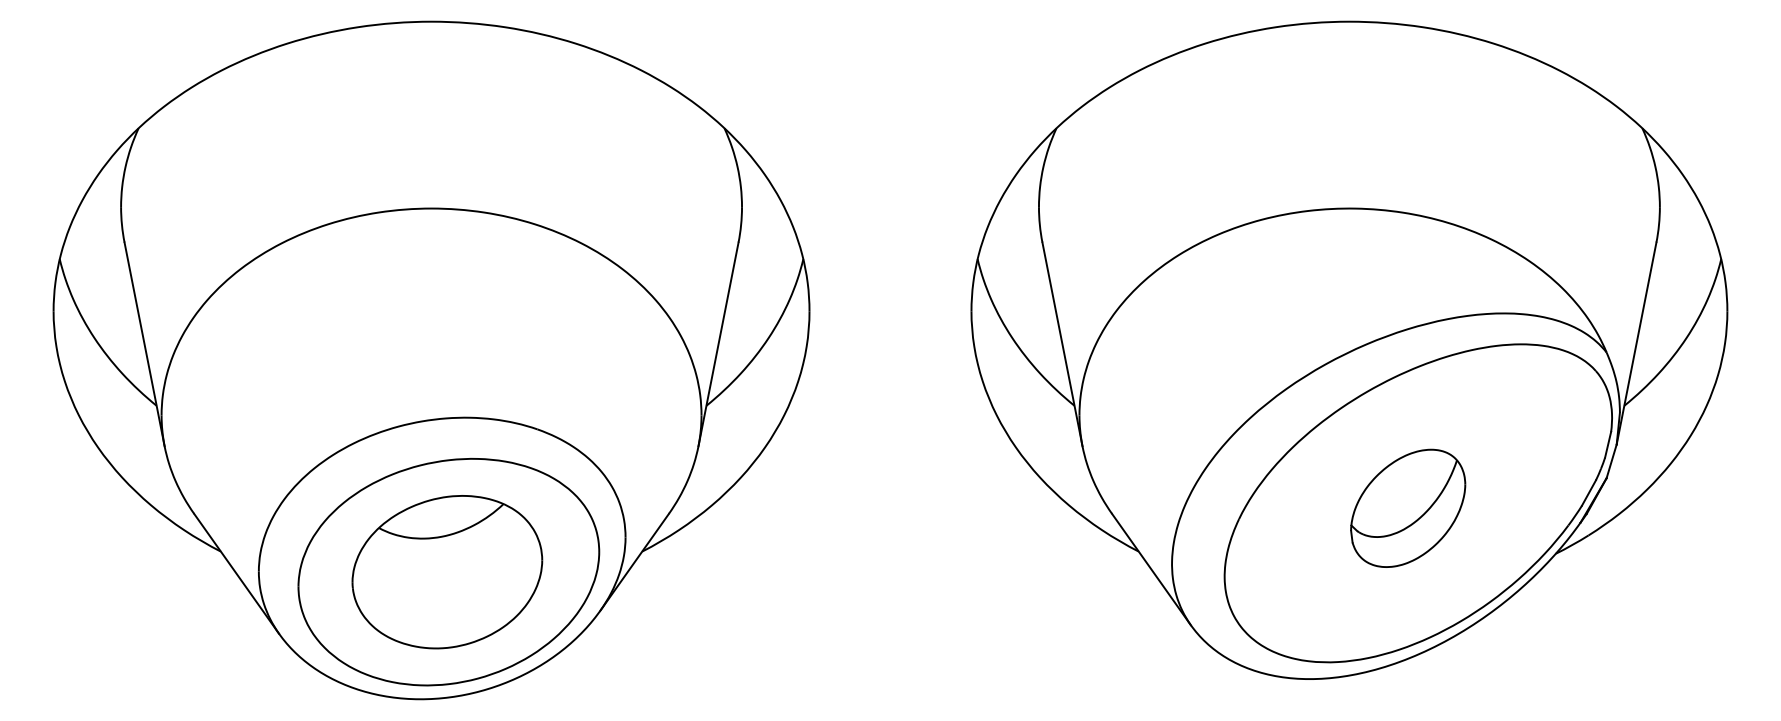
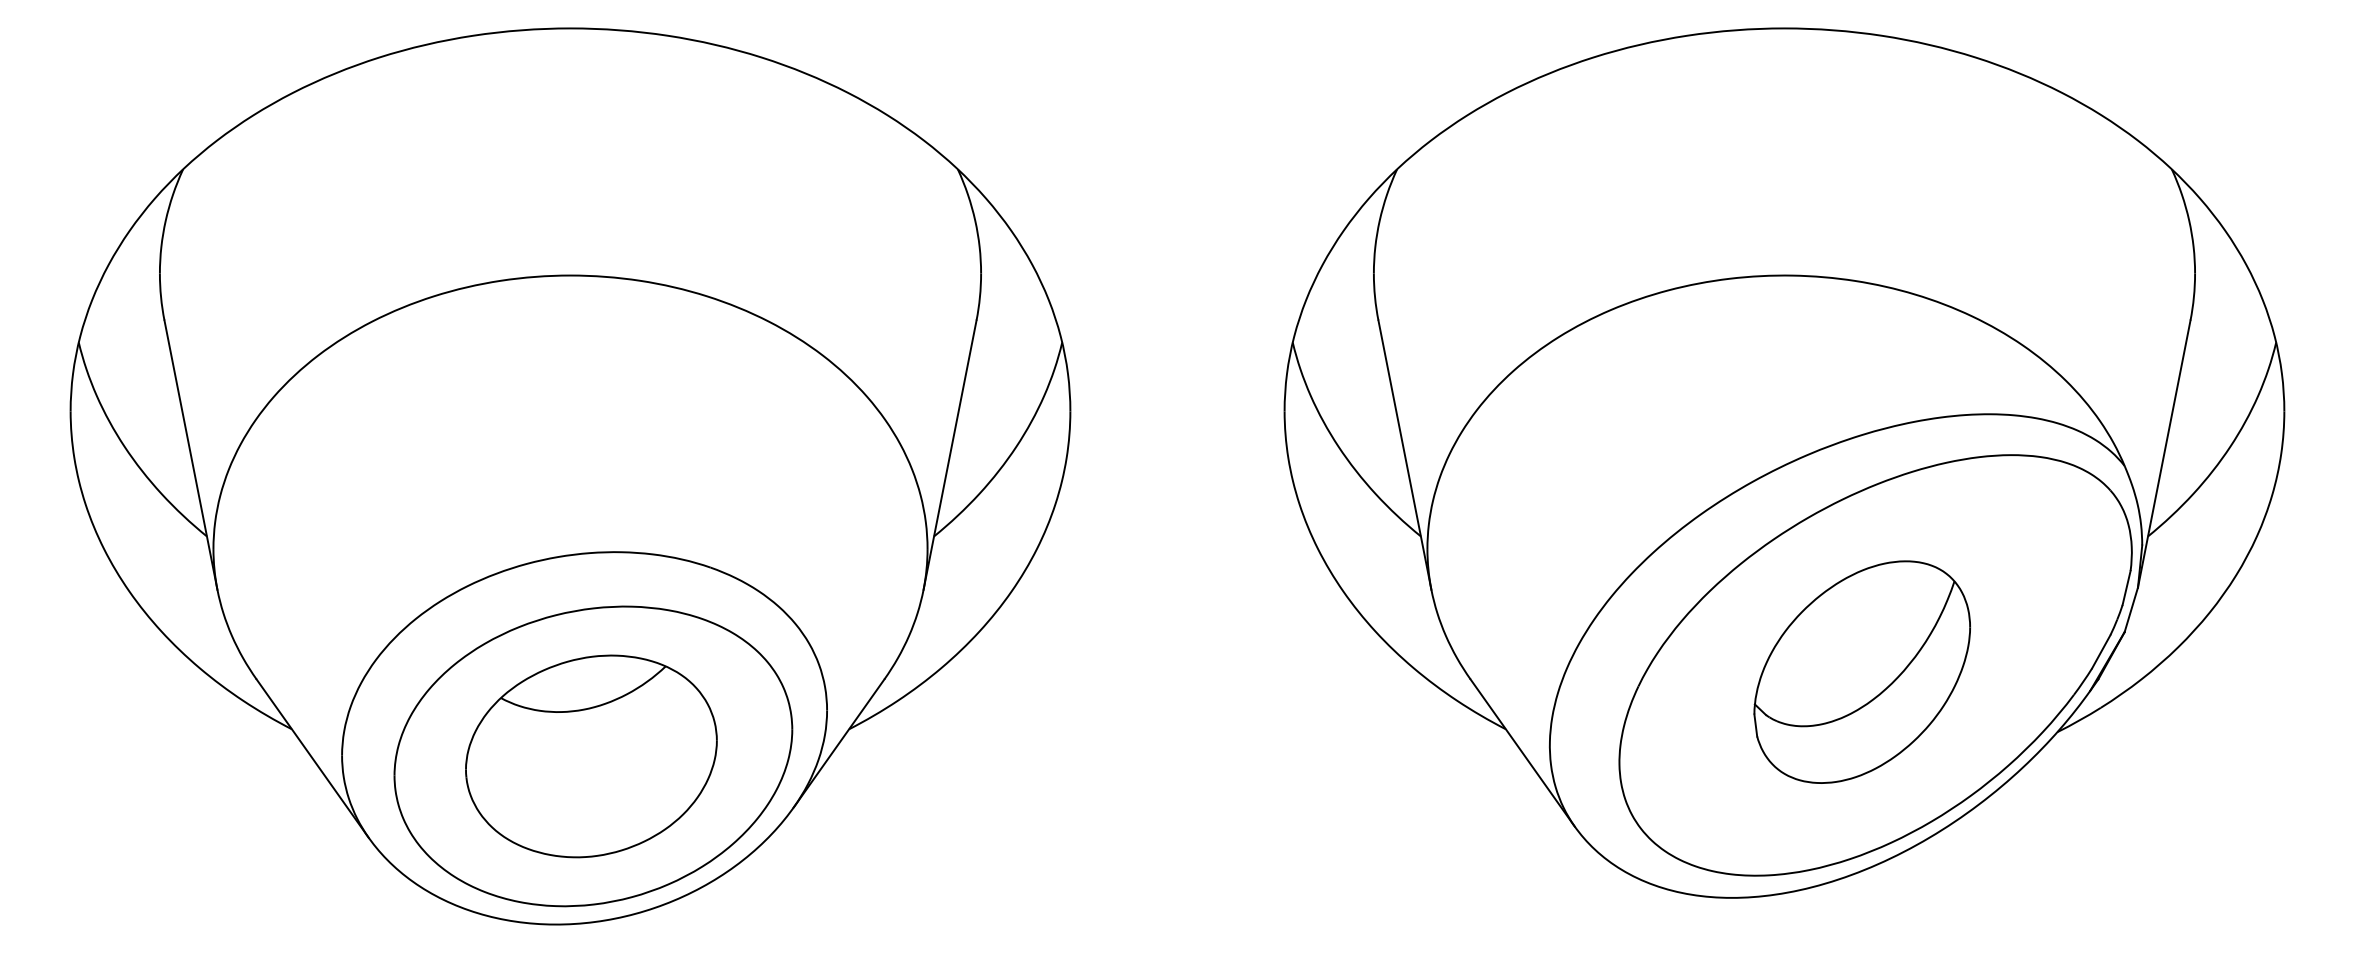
part: (1407, 507) -> (1861, 671), size x1.43

